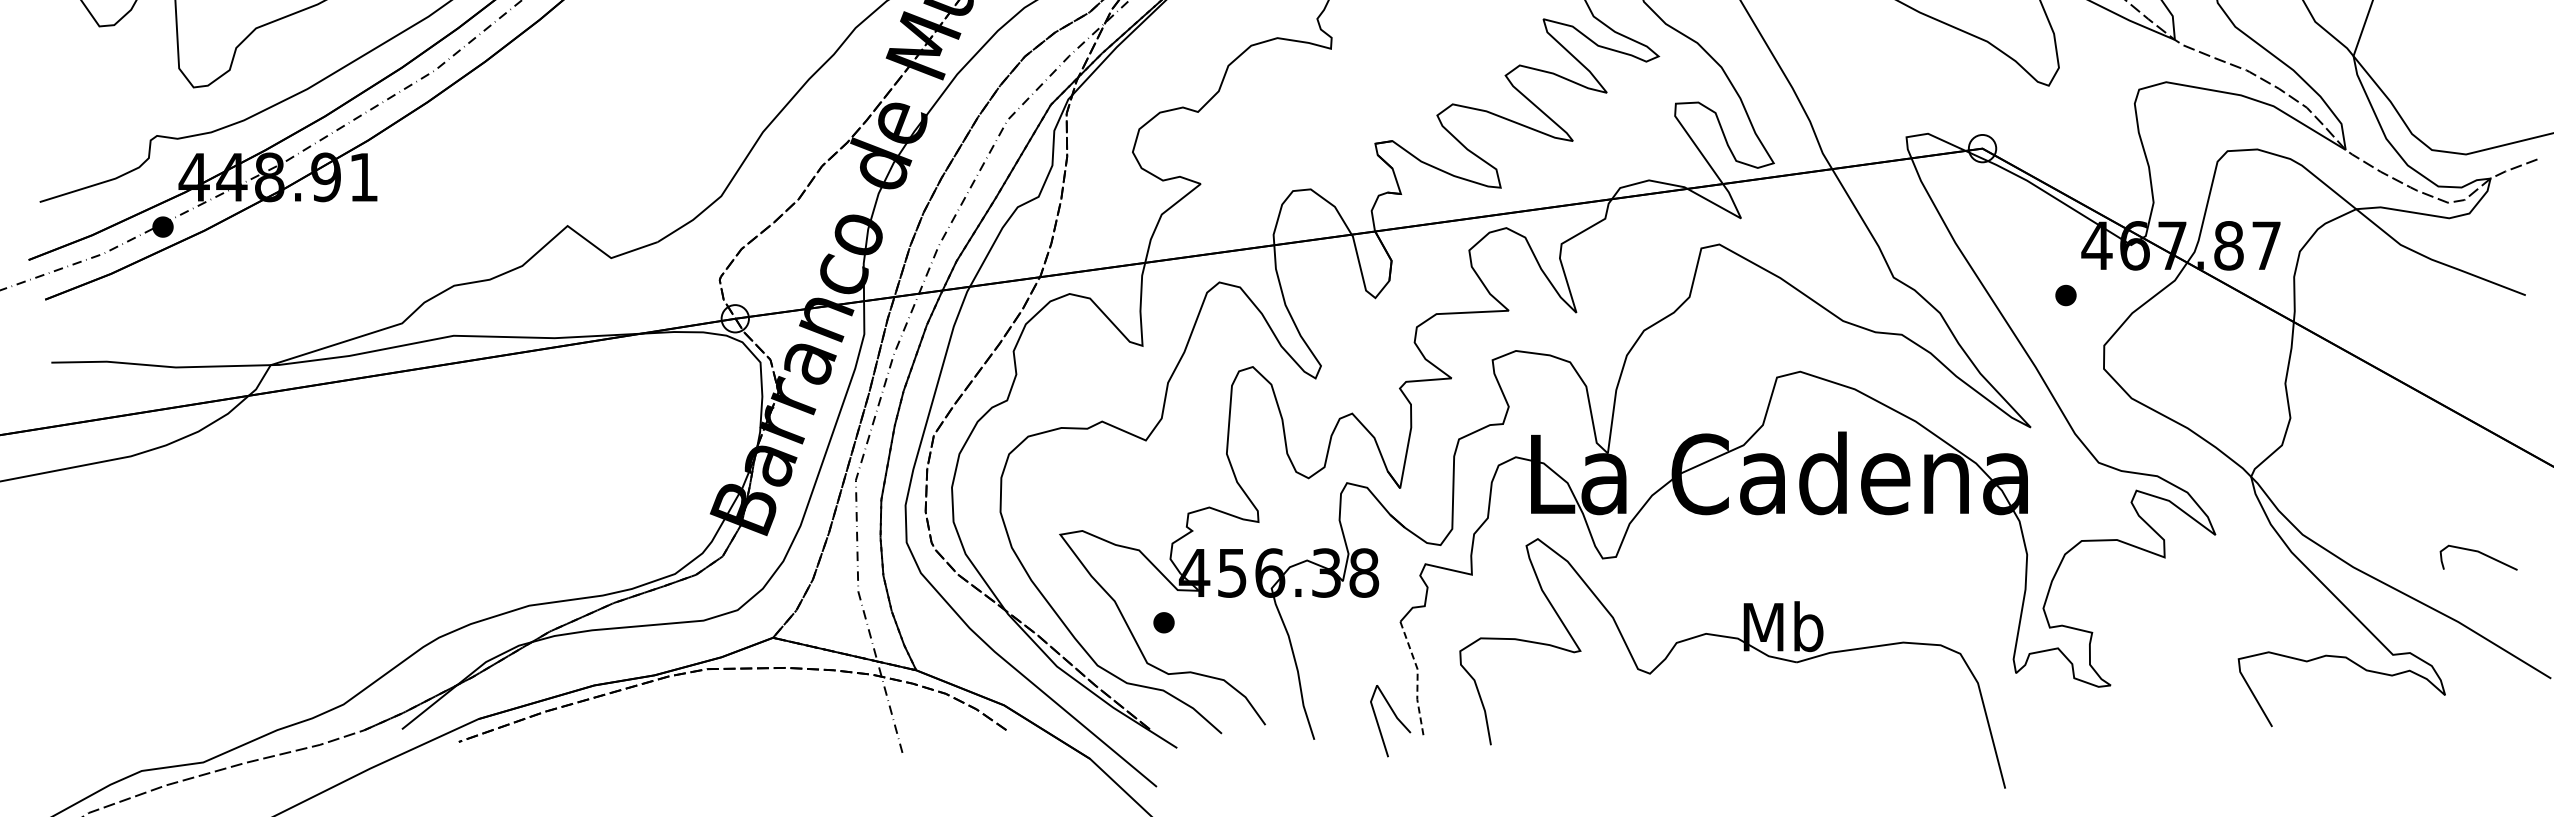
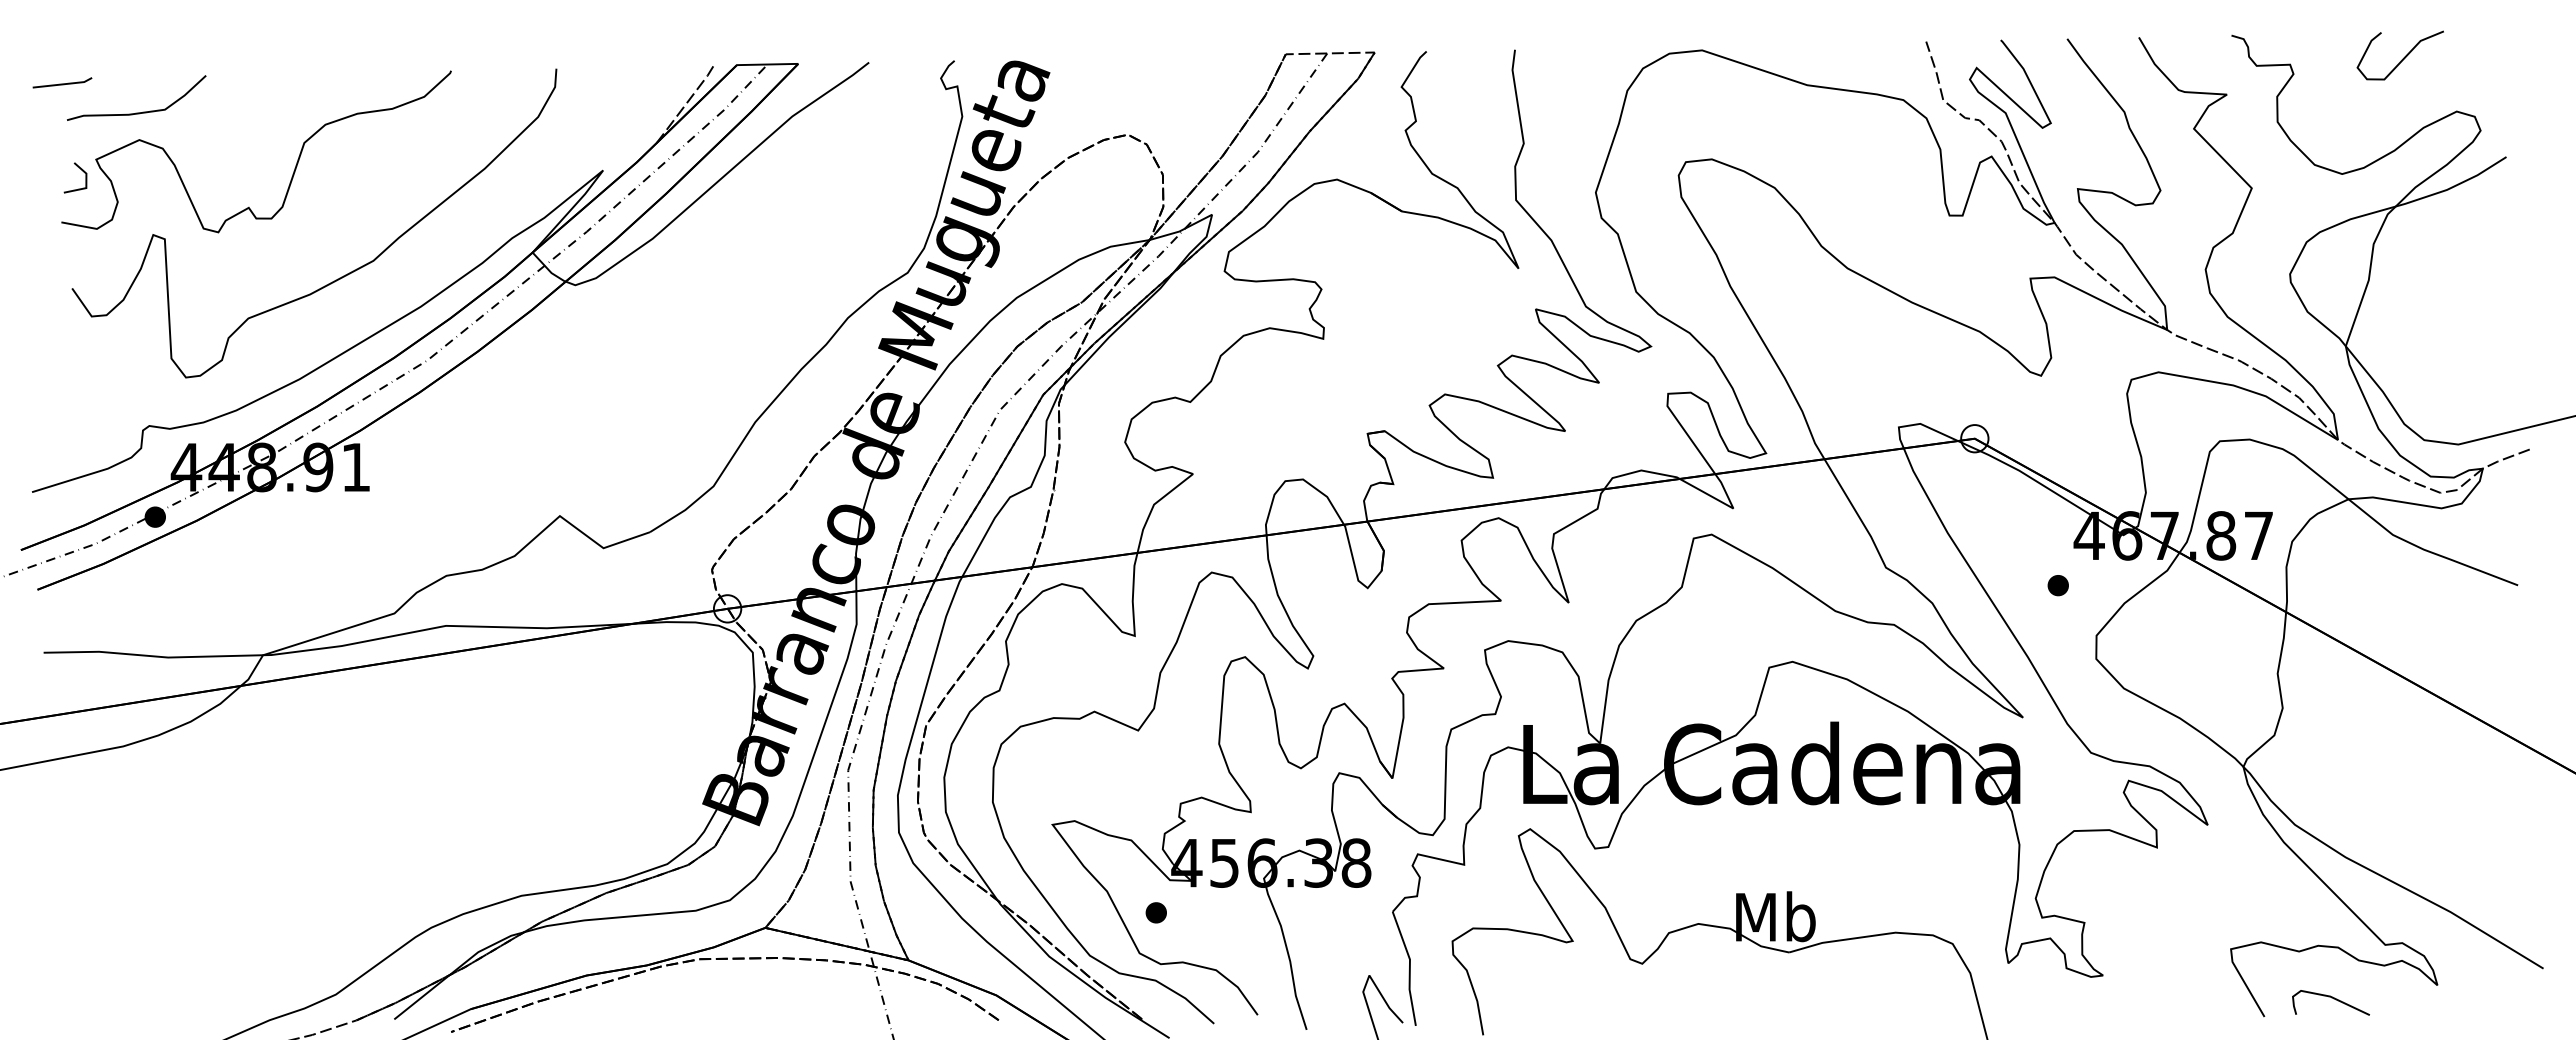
curve: (2479, 553) -> (2331, 998), moved
line: (1417, 678) -> (1409, 968), dashed -> solid

